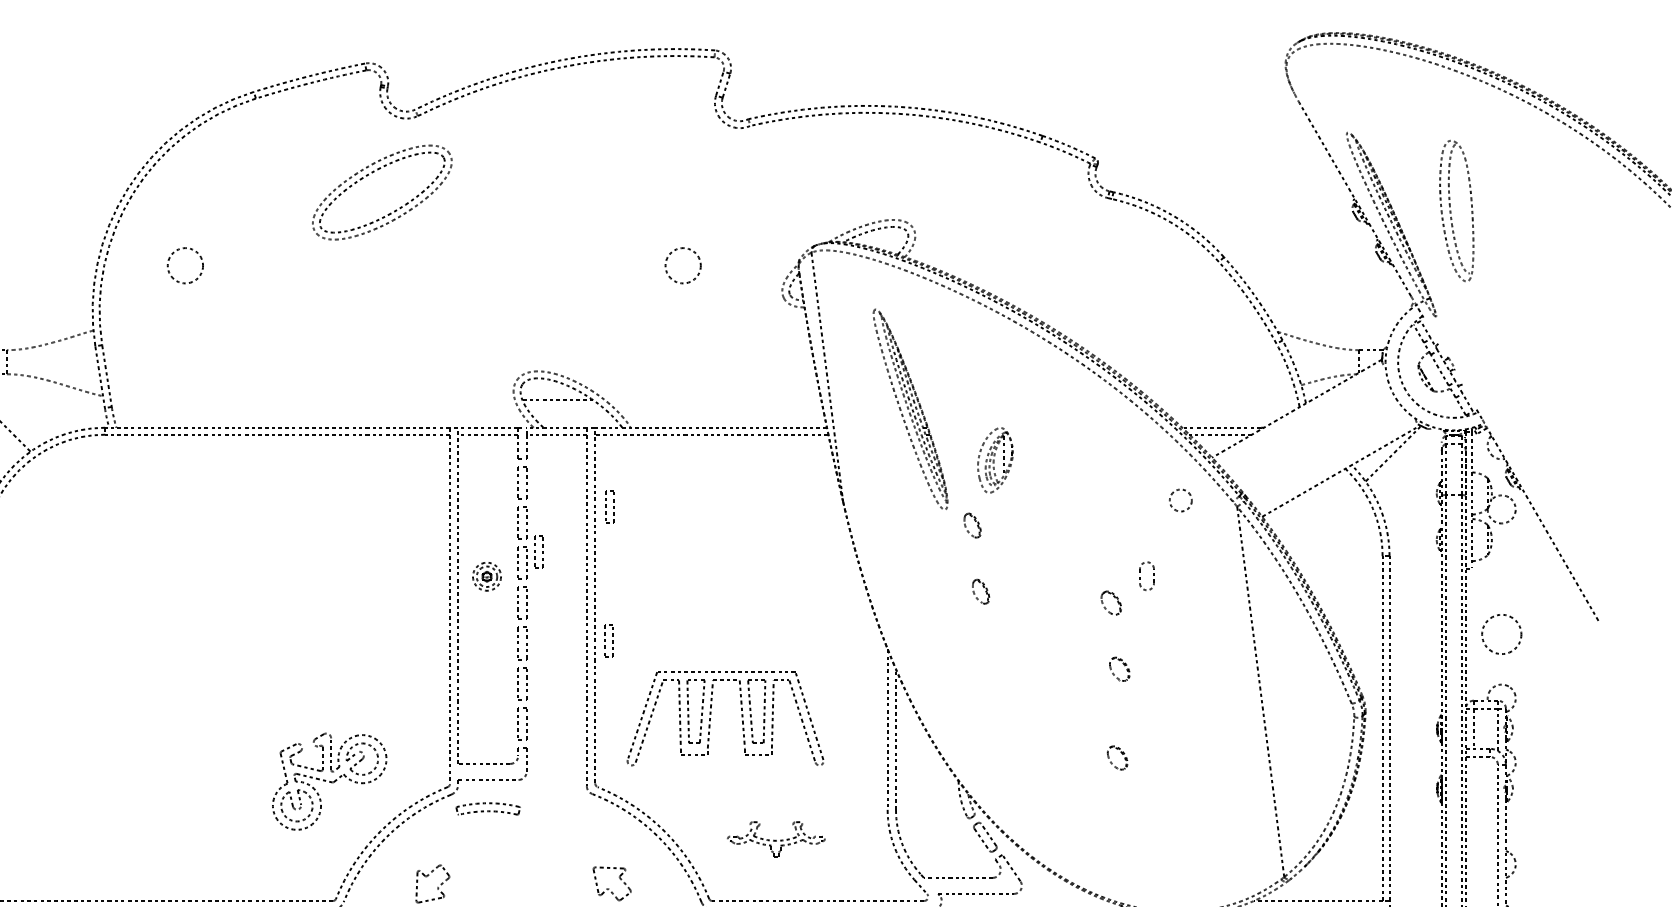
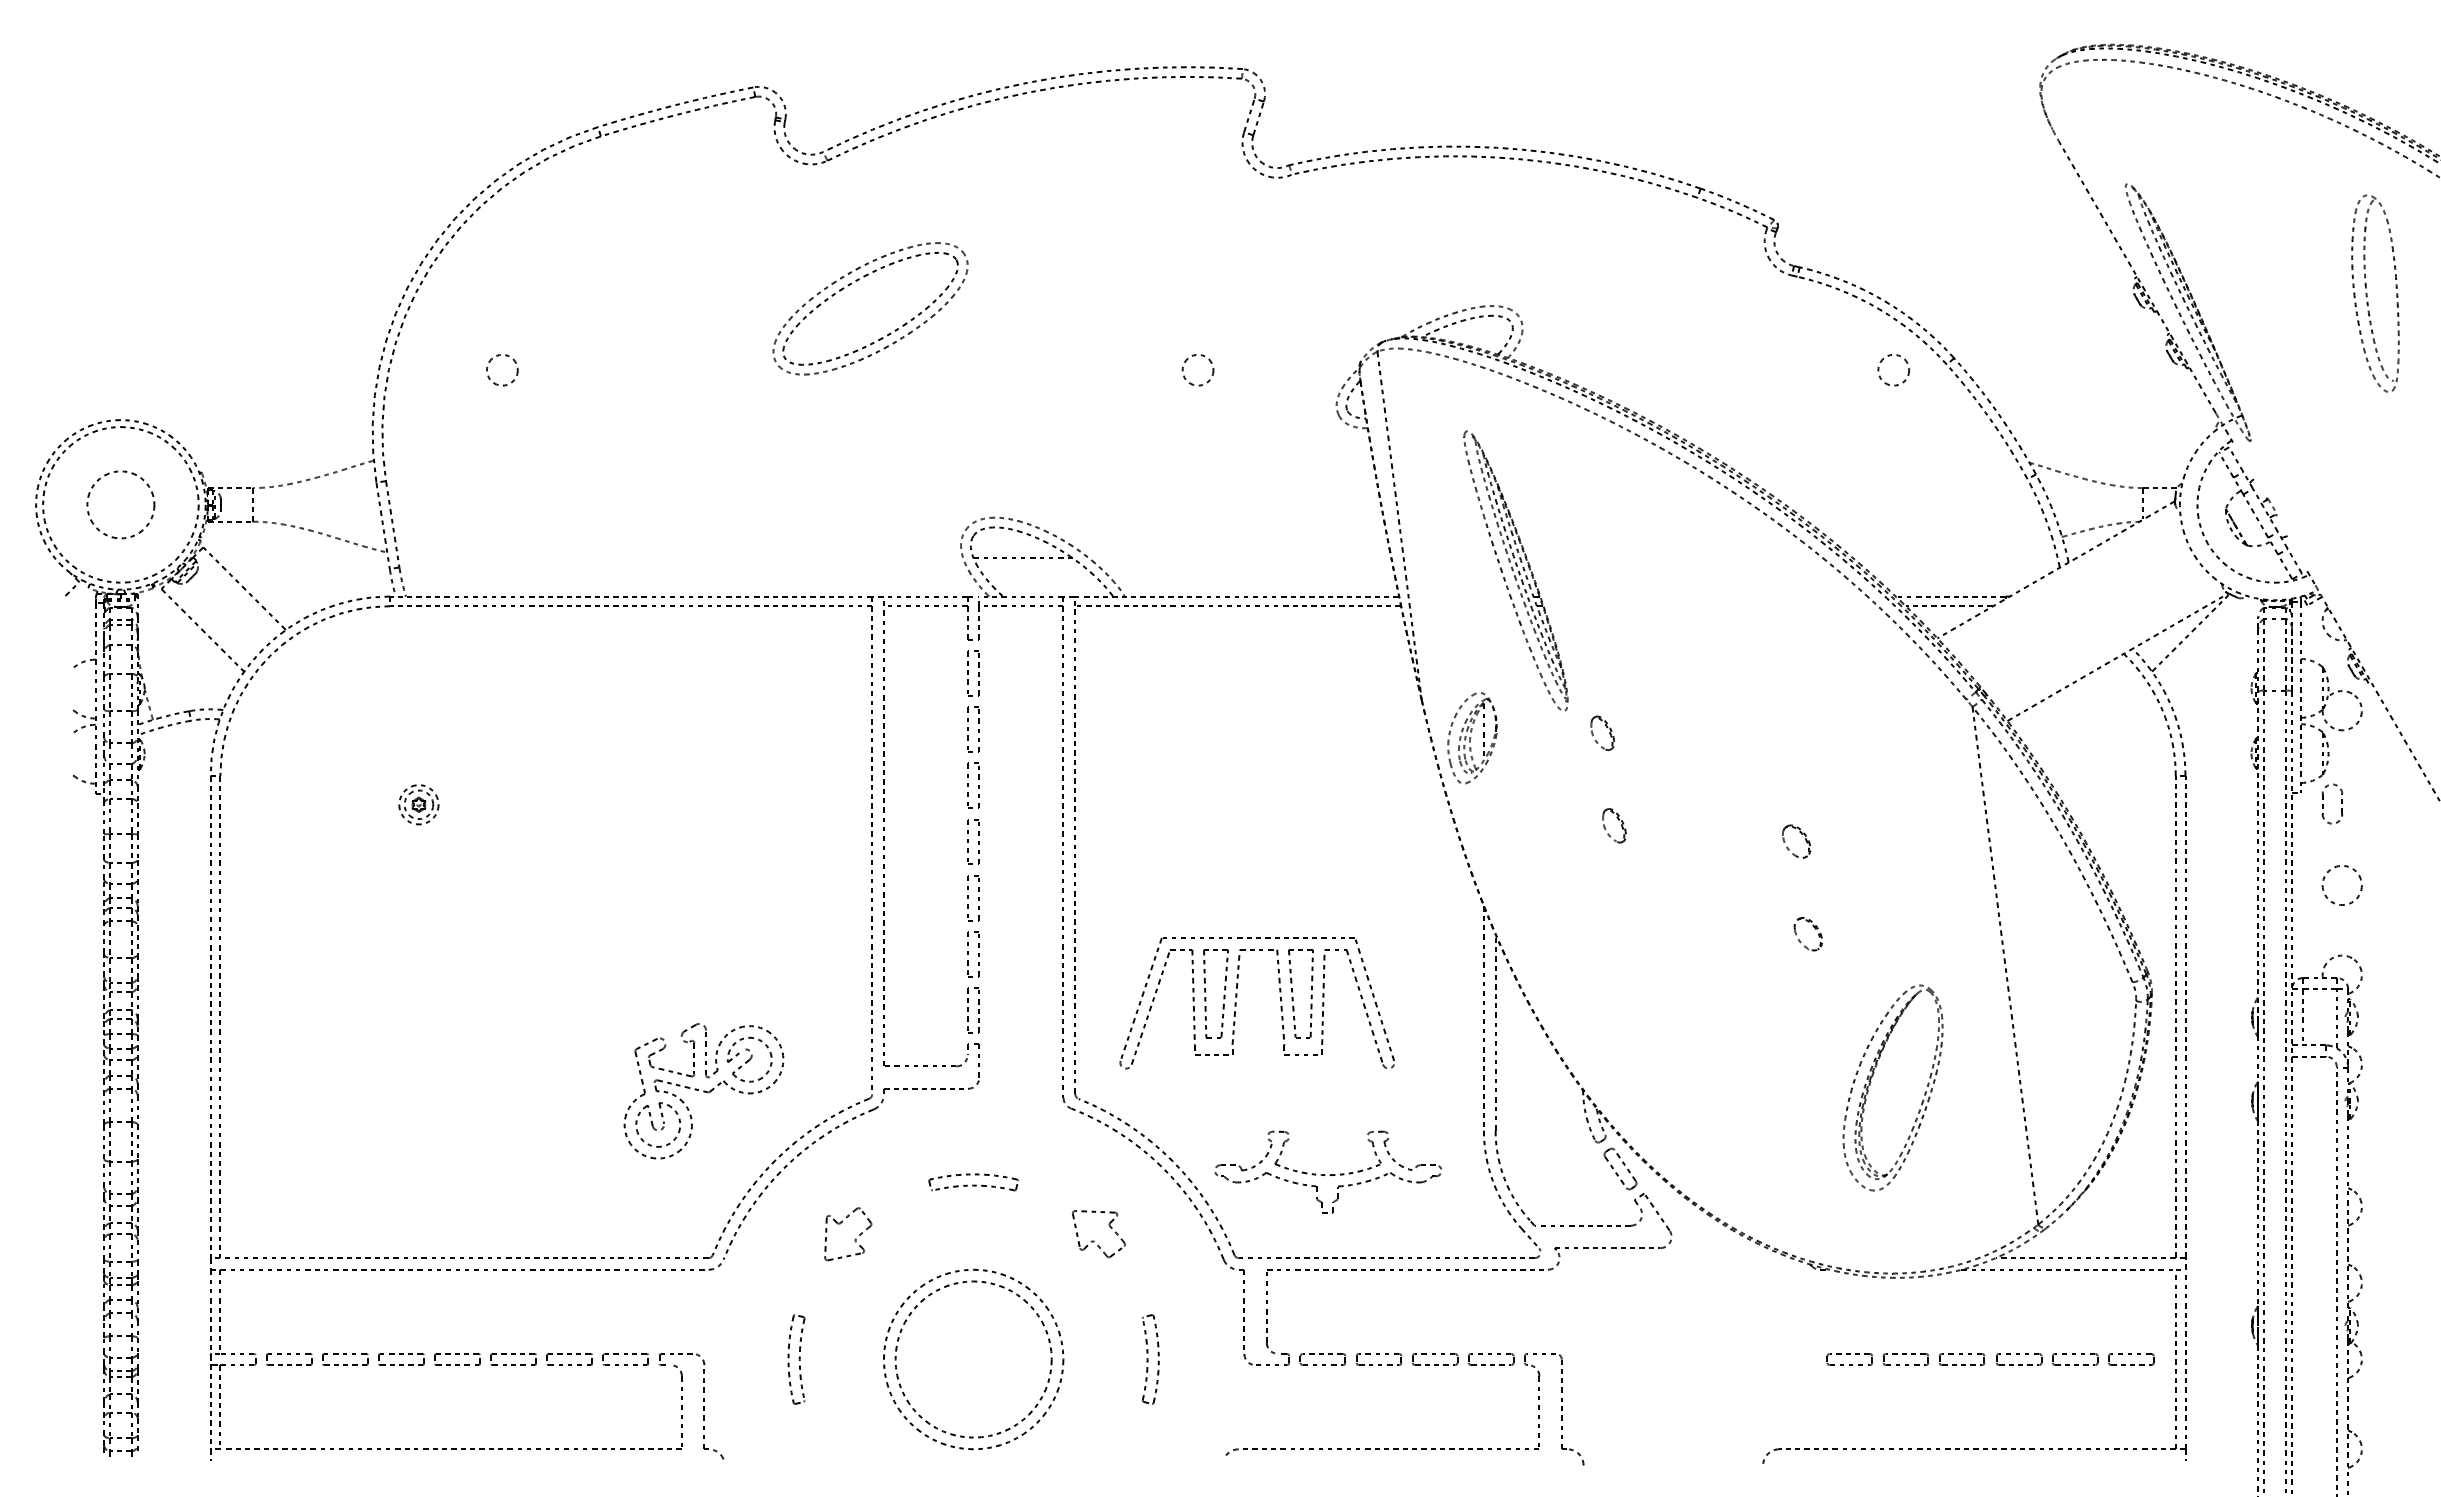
part: (372, 173) -> (857, 281), moved
part: (1451, 210) -> (2367, 293), moved
circle: (185, 266) -> (502, 370), size x0.62
circle: (682, 266) -> (1197, 370), size x0.62
part: (995, 460) -> (1472, 738), moved
circle: (1180, 500) -> (1893, 370), moved
part: (609, 506) -> (1095, 706), removed
part: (538, 552) -> (996, 770), removed
part: (1153, 575) -> (2341, 803), moved
part: (486, 576) -> (418, 804), moved
circle: (1501, 634) -> (2341, 885), size x0.71
part: (609, 640) -> (1094, 894), removed
part: (1121, 753) -> (1810, 1051), removed
part: (1164, 775) -> (1871, 1082), added
part: (488, 809) -> (973, 1182), moved
part: (776, 839) -> (1328, 1171), size x1.67

